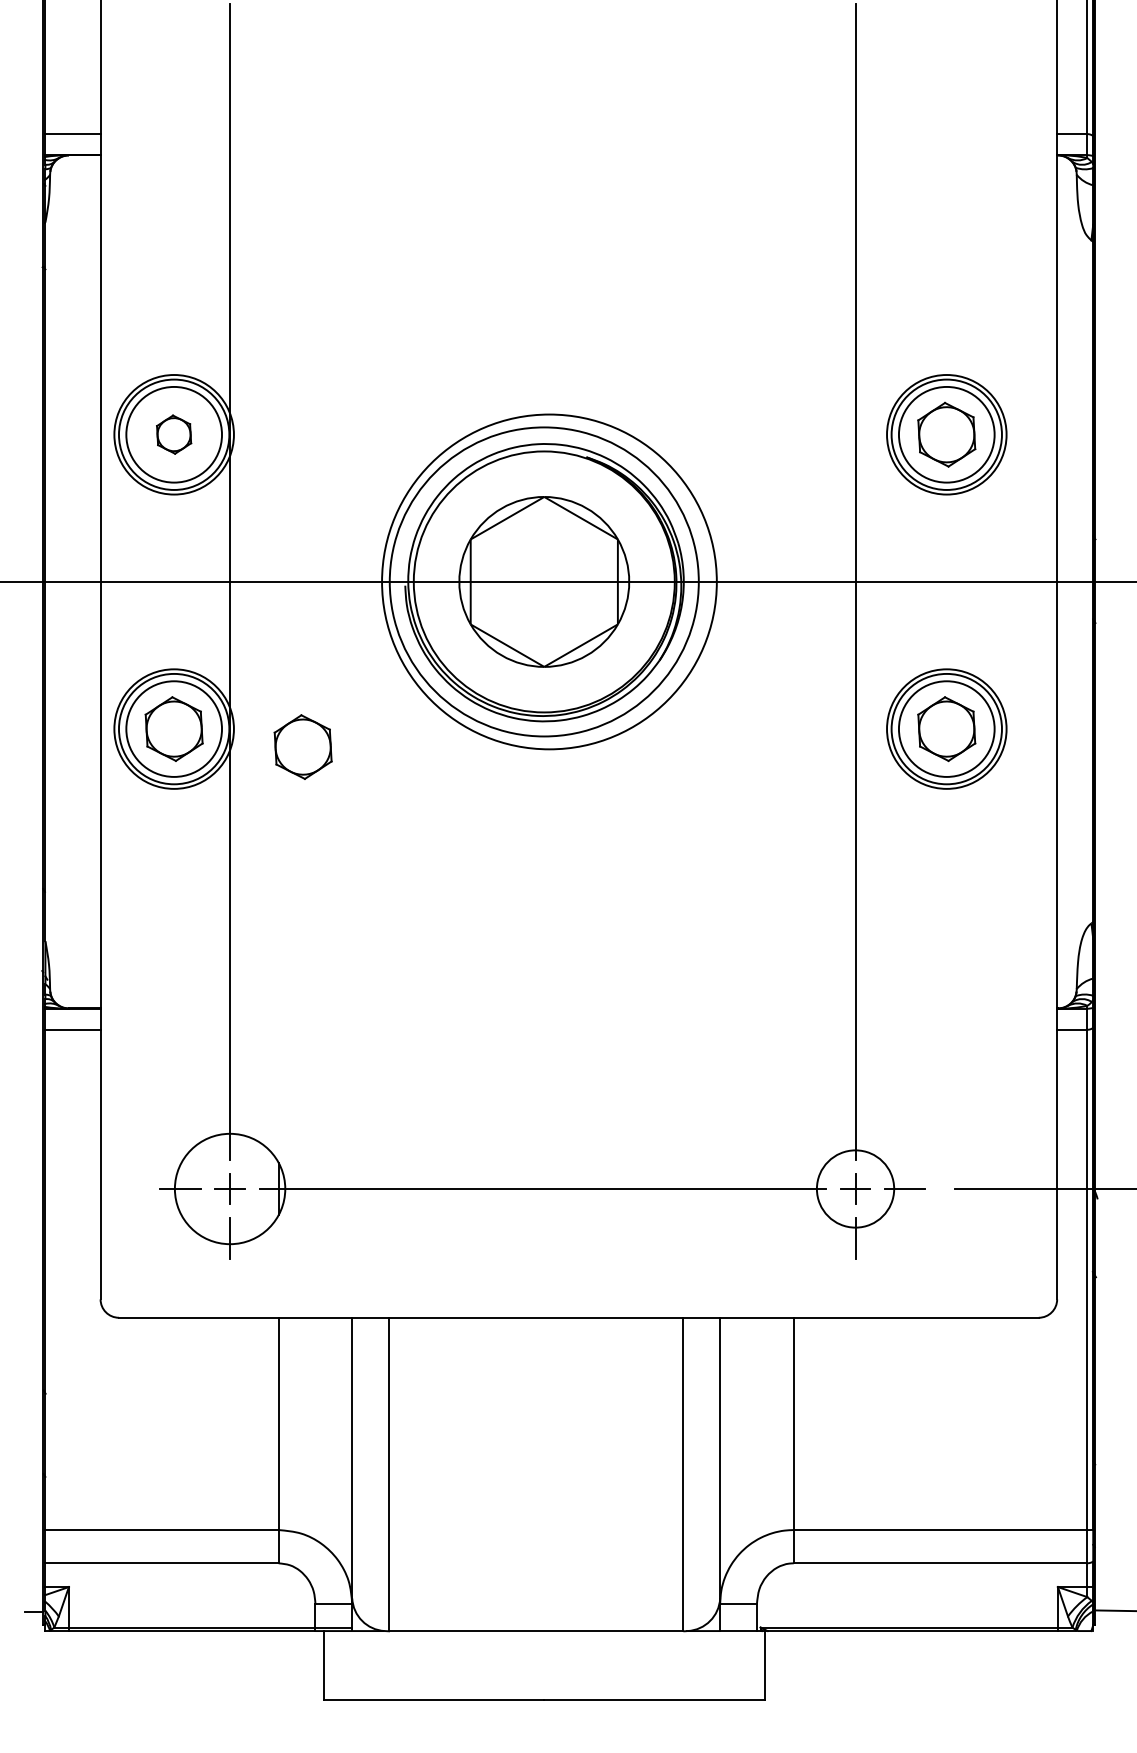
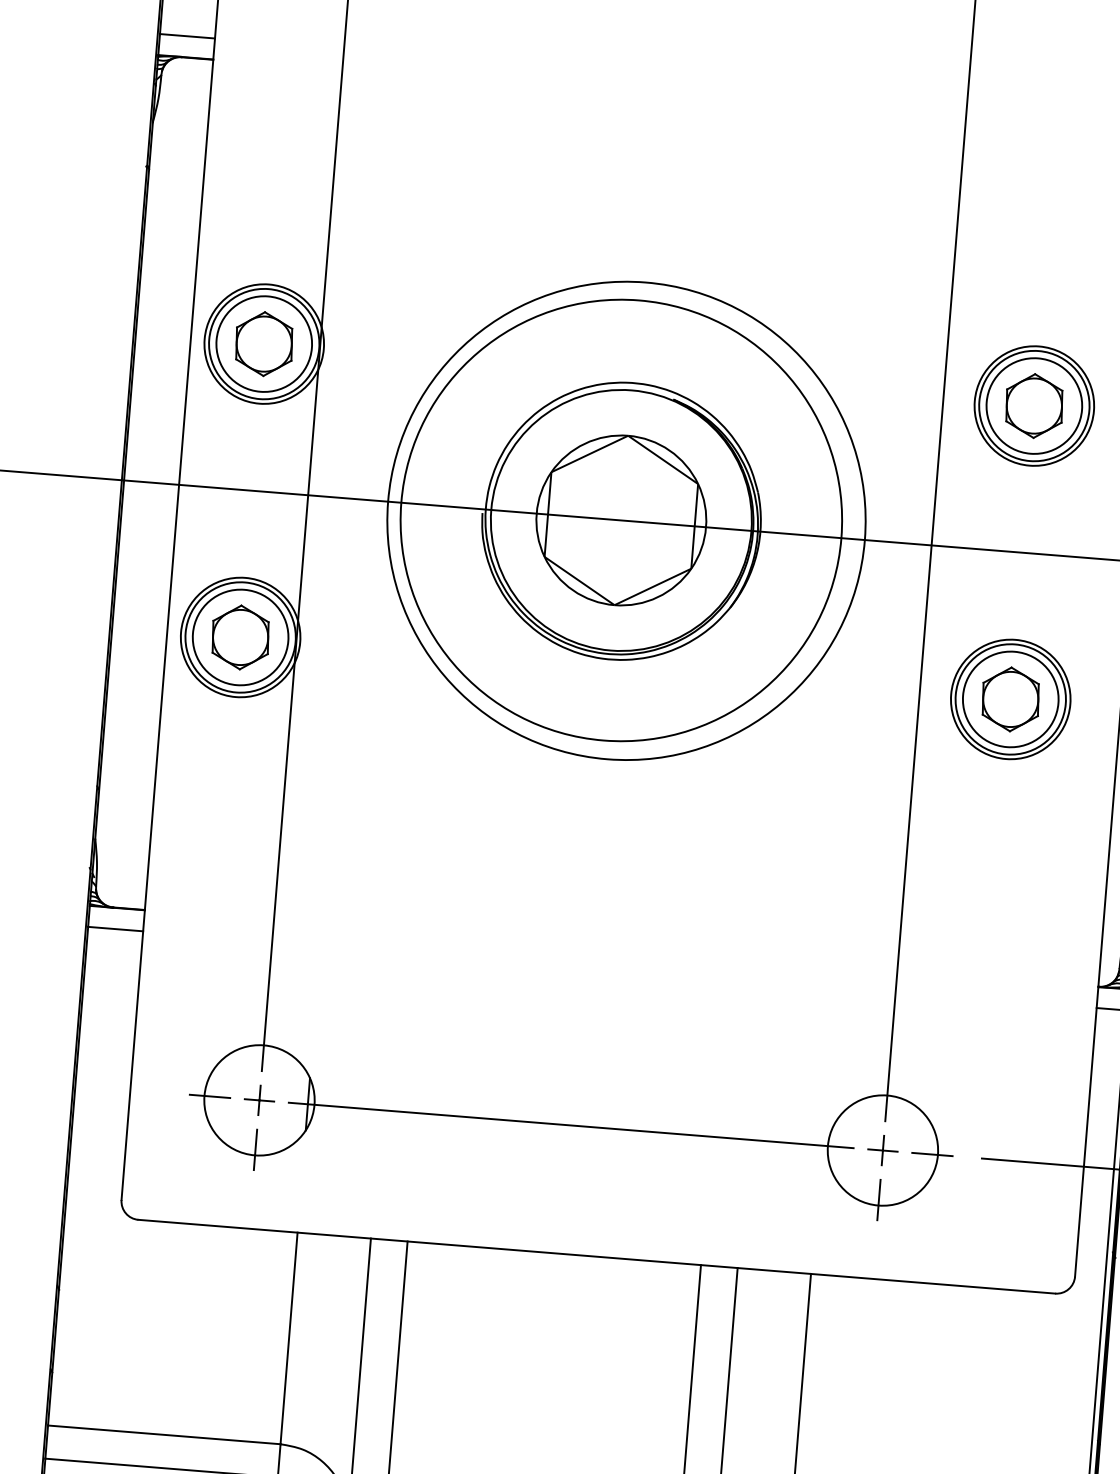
part: (173, 434) -> (263, 343), size x1.67
circle: (544, 581) -> (621, 520), size x1.43
circle: (549, 581) -> (626, 520), size x1.43
part: (302, 746) -> (367, 665), removed
circle: (855, 1188) -> (882, 1150), size x1.43

